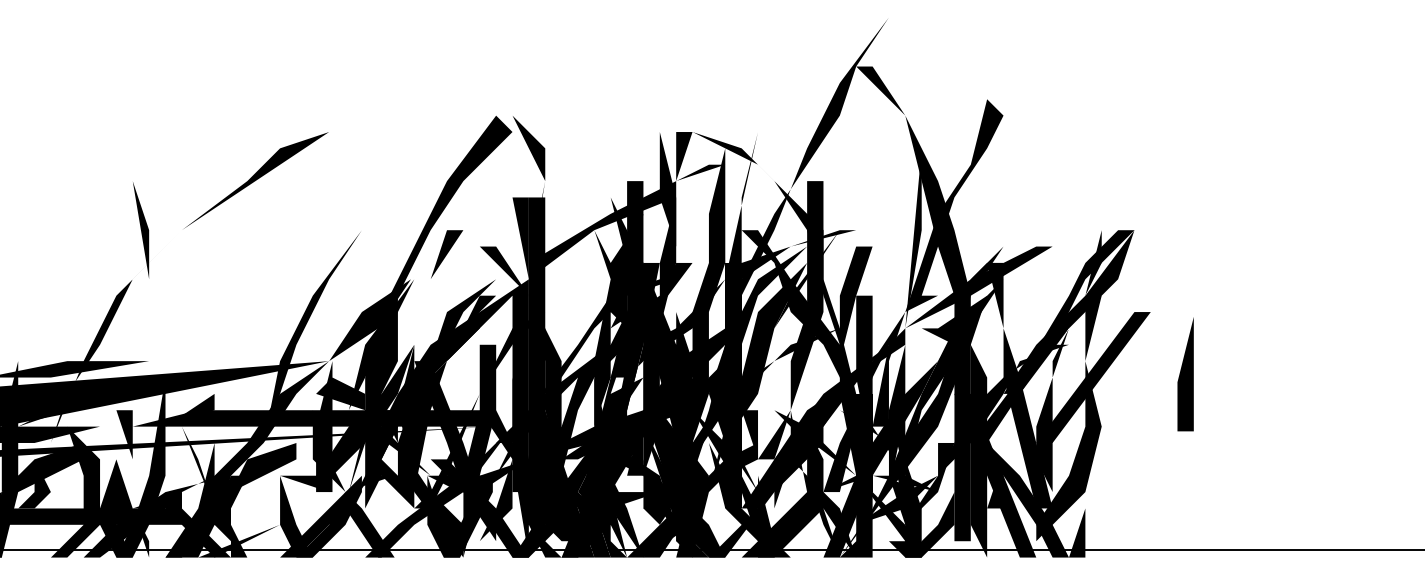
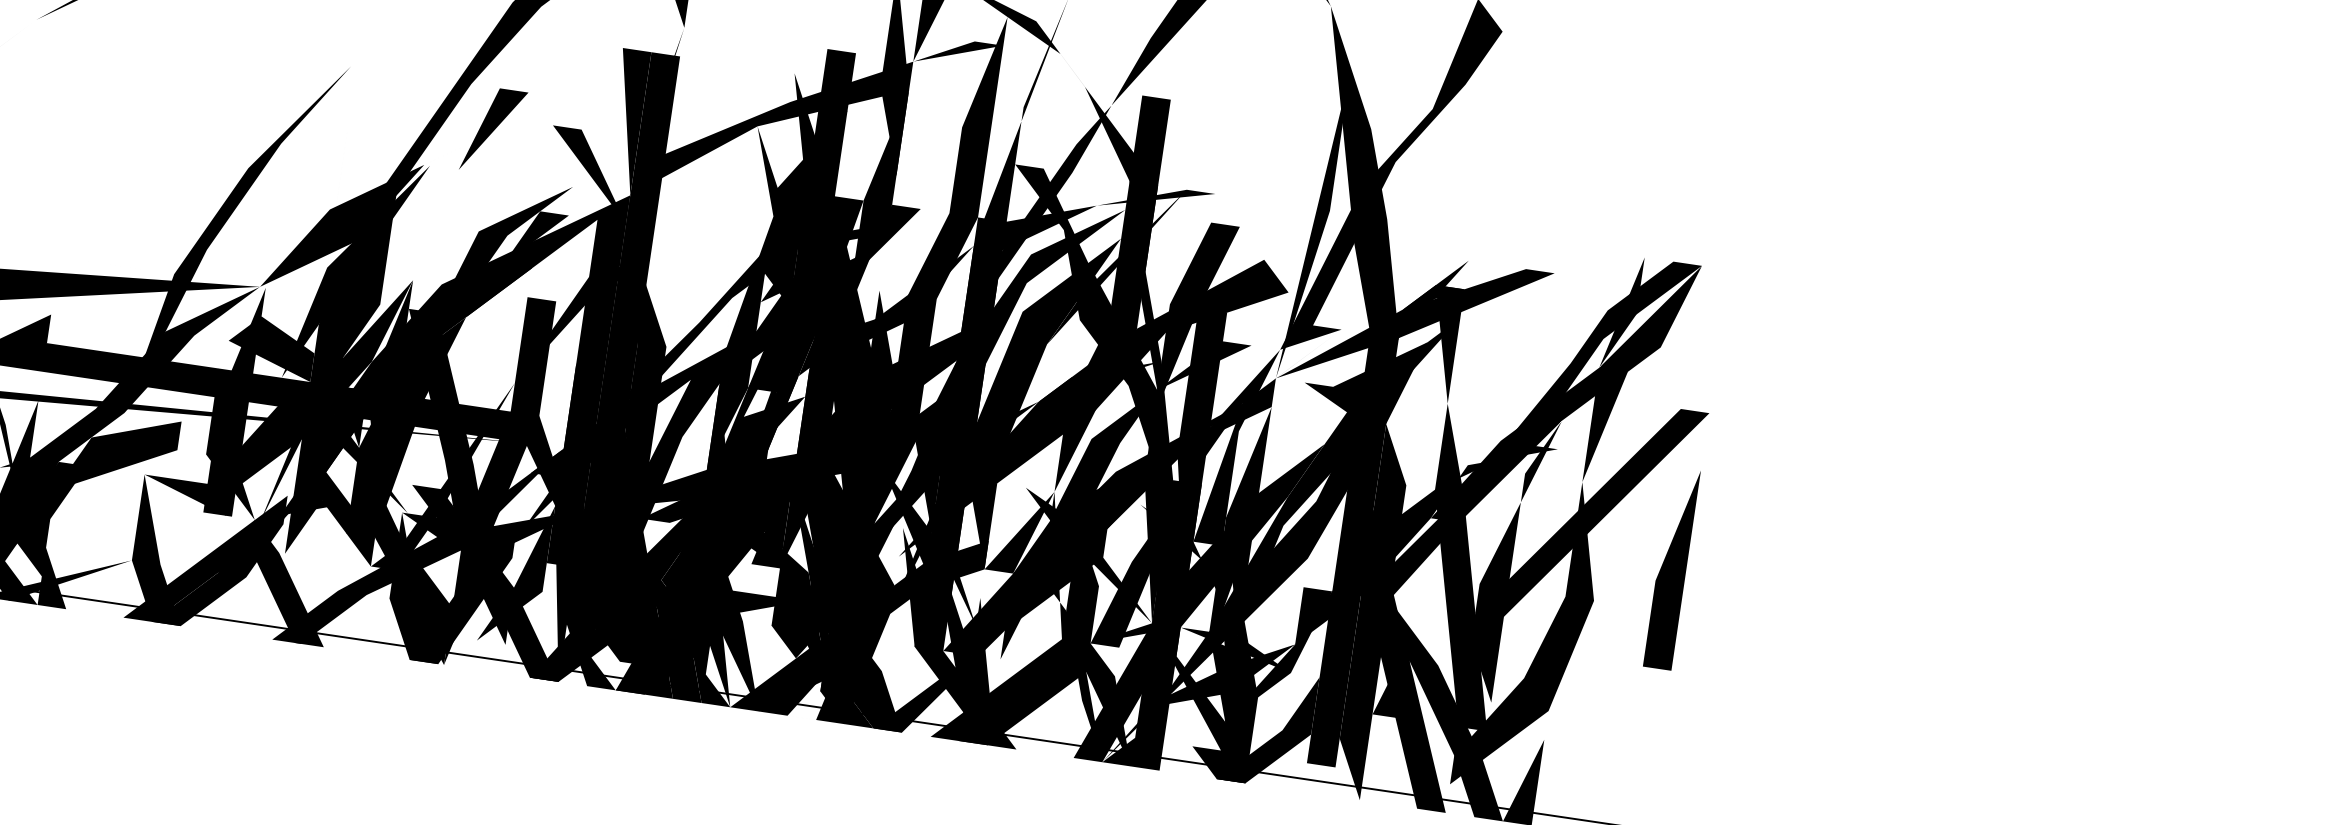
fill: (806, 360) -> (1094, 409), added
part: (1185, 374) -> (1671, 569), moved
fill: (831, 385) -> (1132, 459), added

